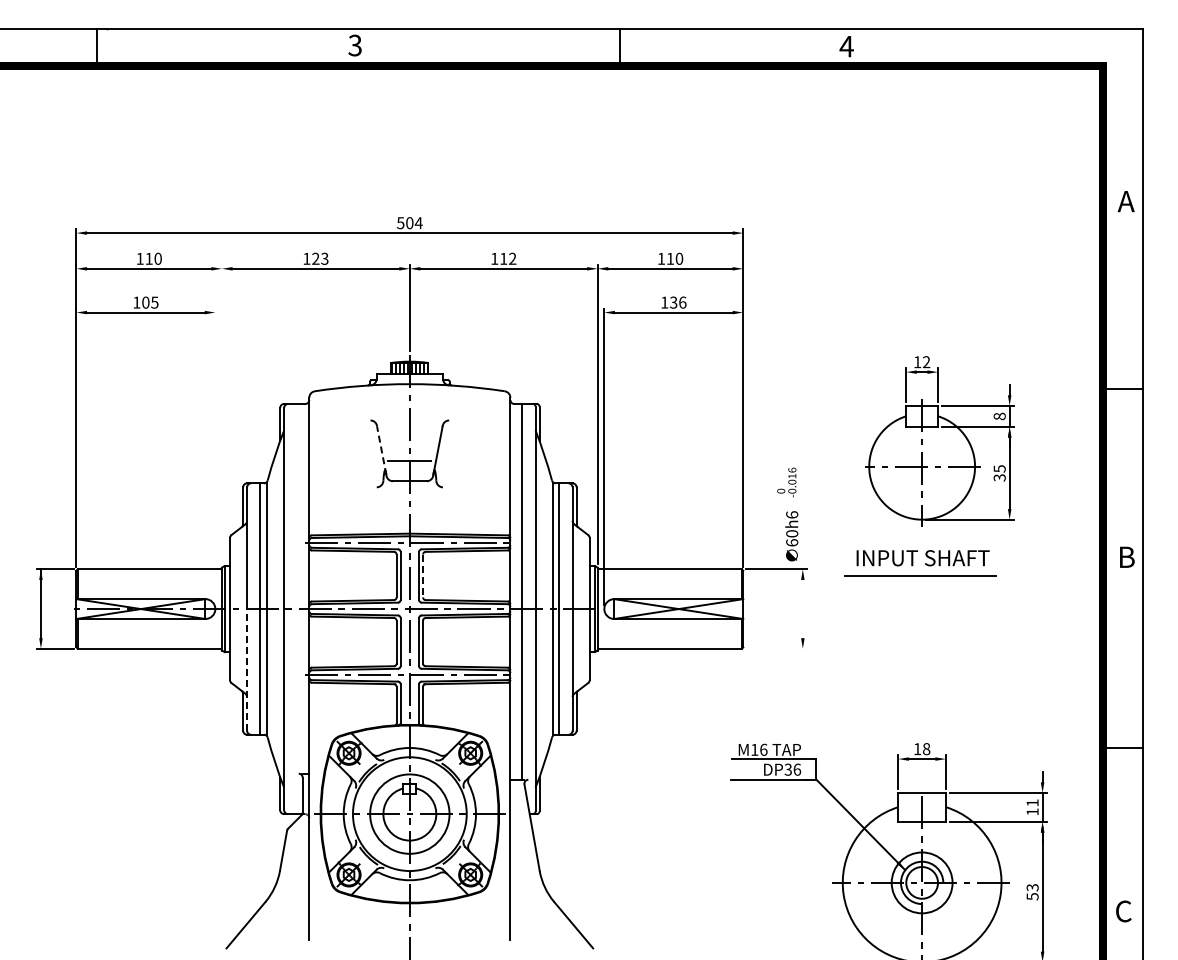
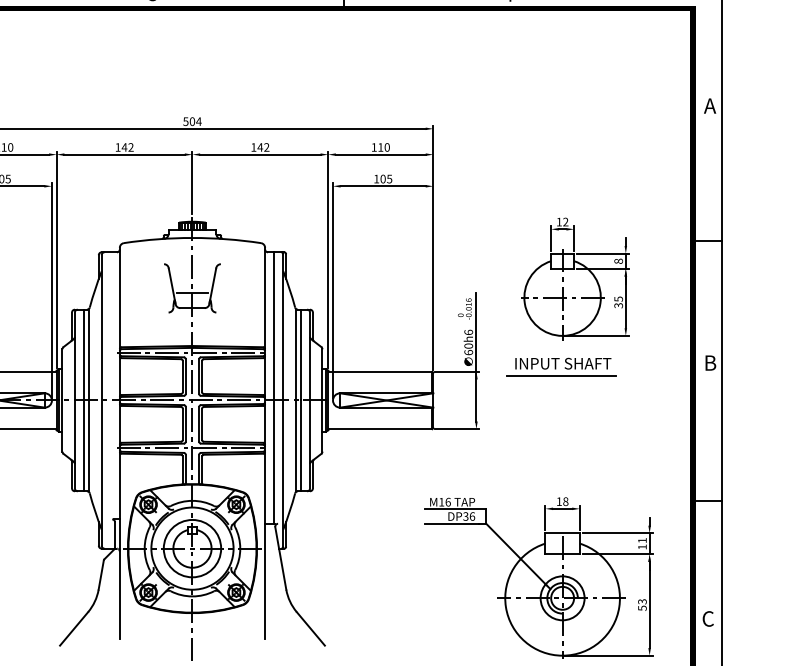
text: (319, 258) -> (127, 147), 123 -> 142
text: (503, 258) -> (260, 147), 112 -> 142
text: (678, 302) -> (386, 178), 136 -> 105
line: (221, 413) -> (56, 259), added
line: (381, 450) -> (172, 285), dashed -> solid
line: (215, 456) -> (52, 290), added
line: (802, 549) -> (476, 357), added
line: (423, 576) -> (202, 376), dashed -> solid
line: (775, 648) -> (456, 428), added
line: (247, 669) -> (75, 444), dashed -> solid

